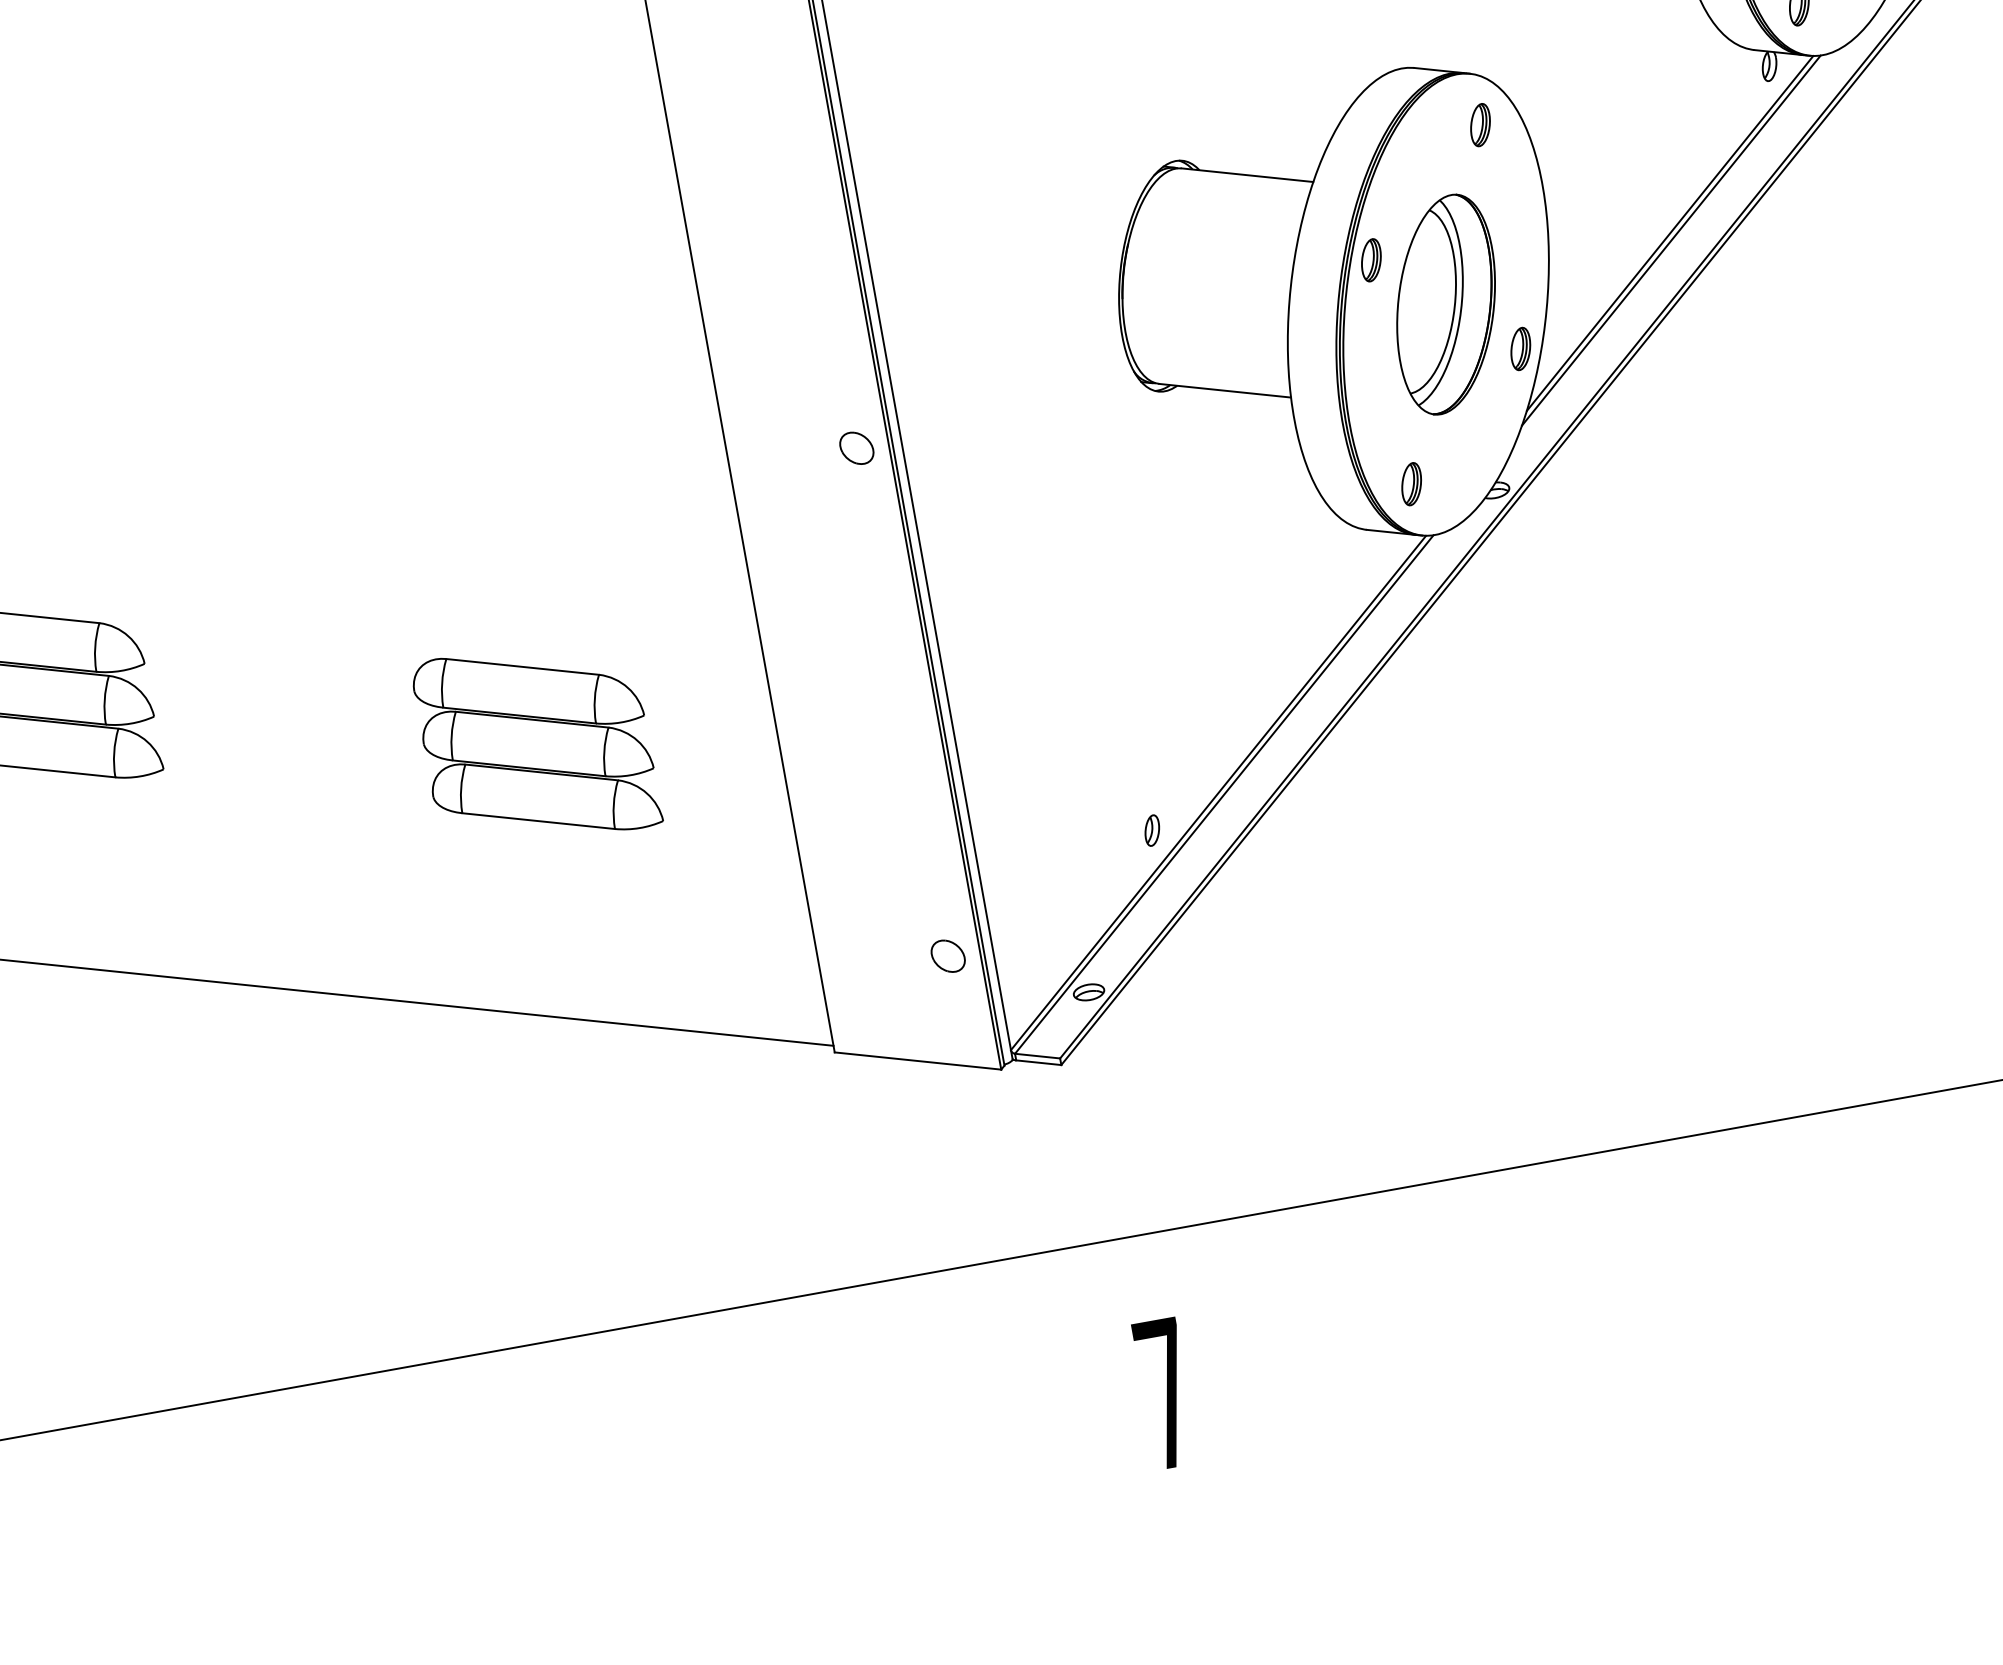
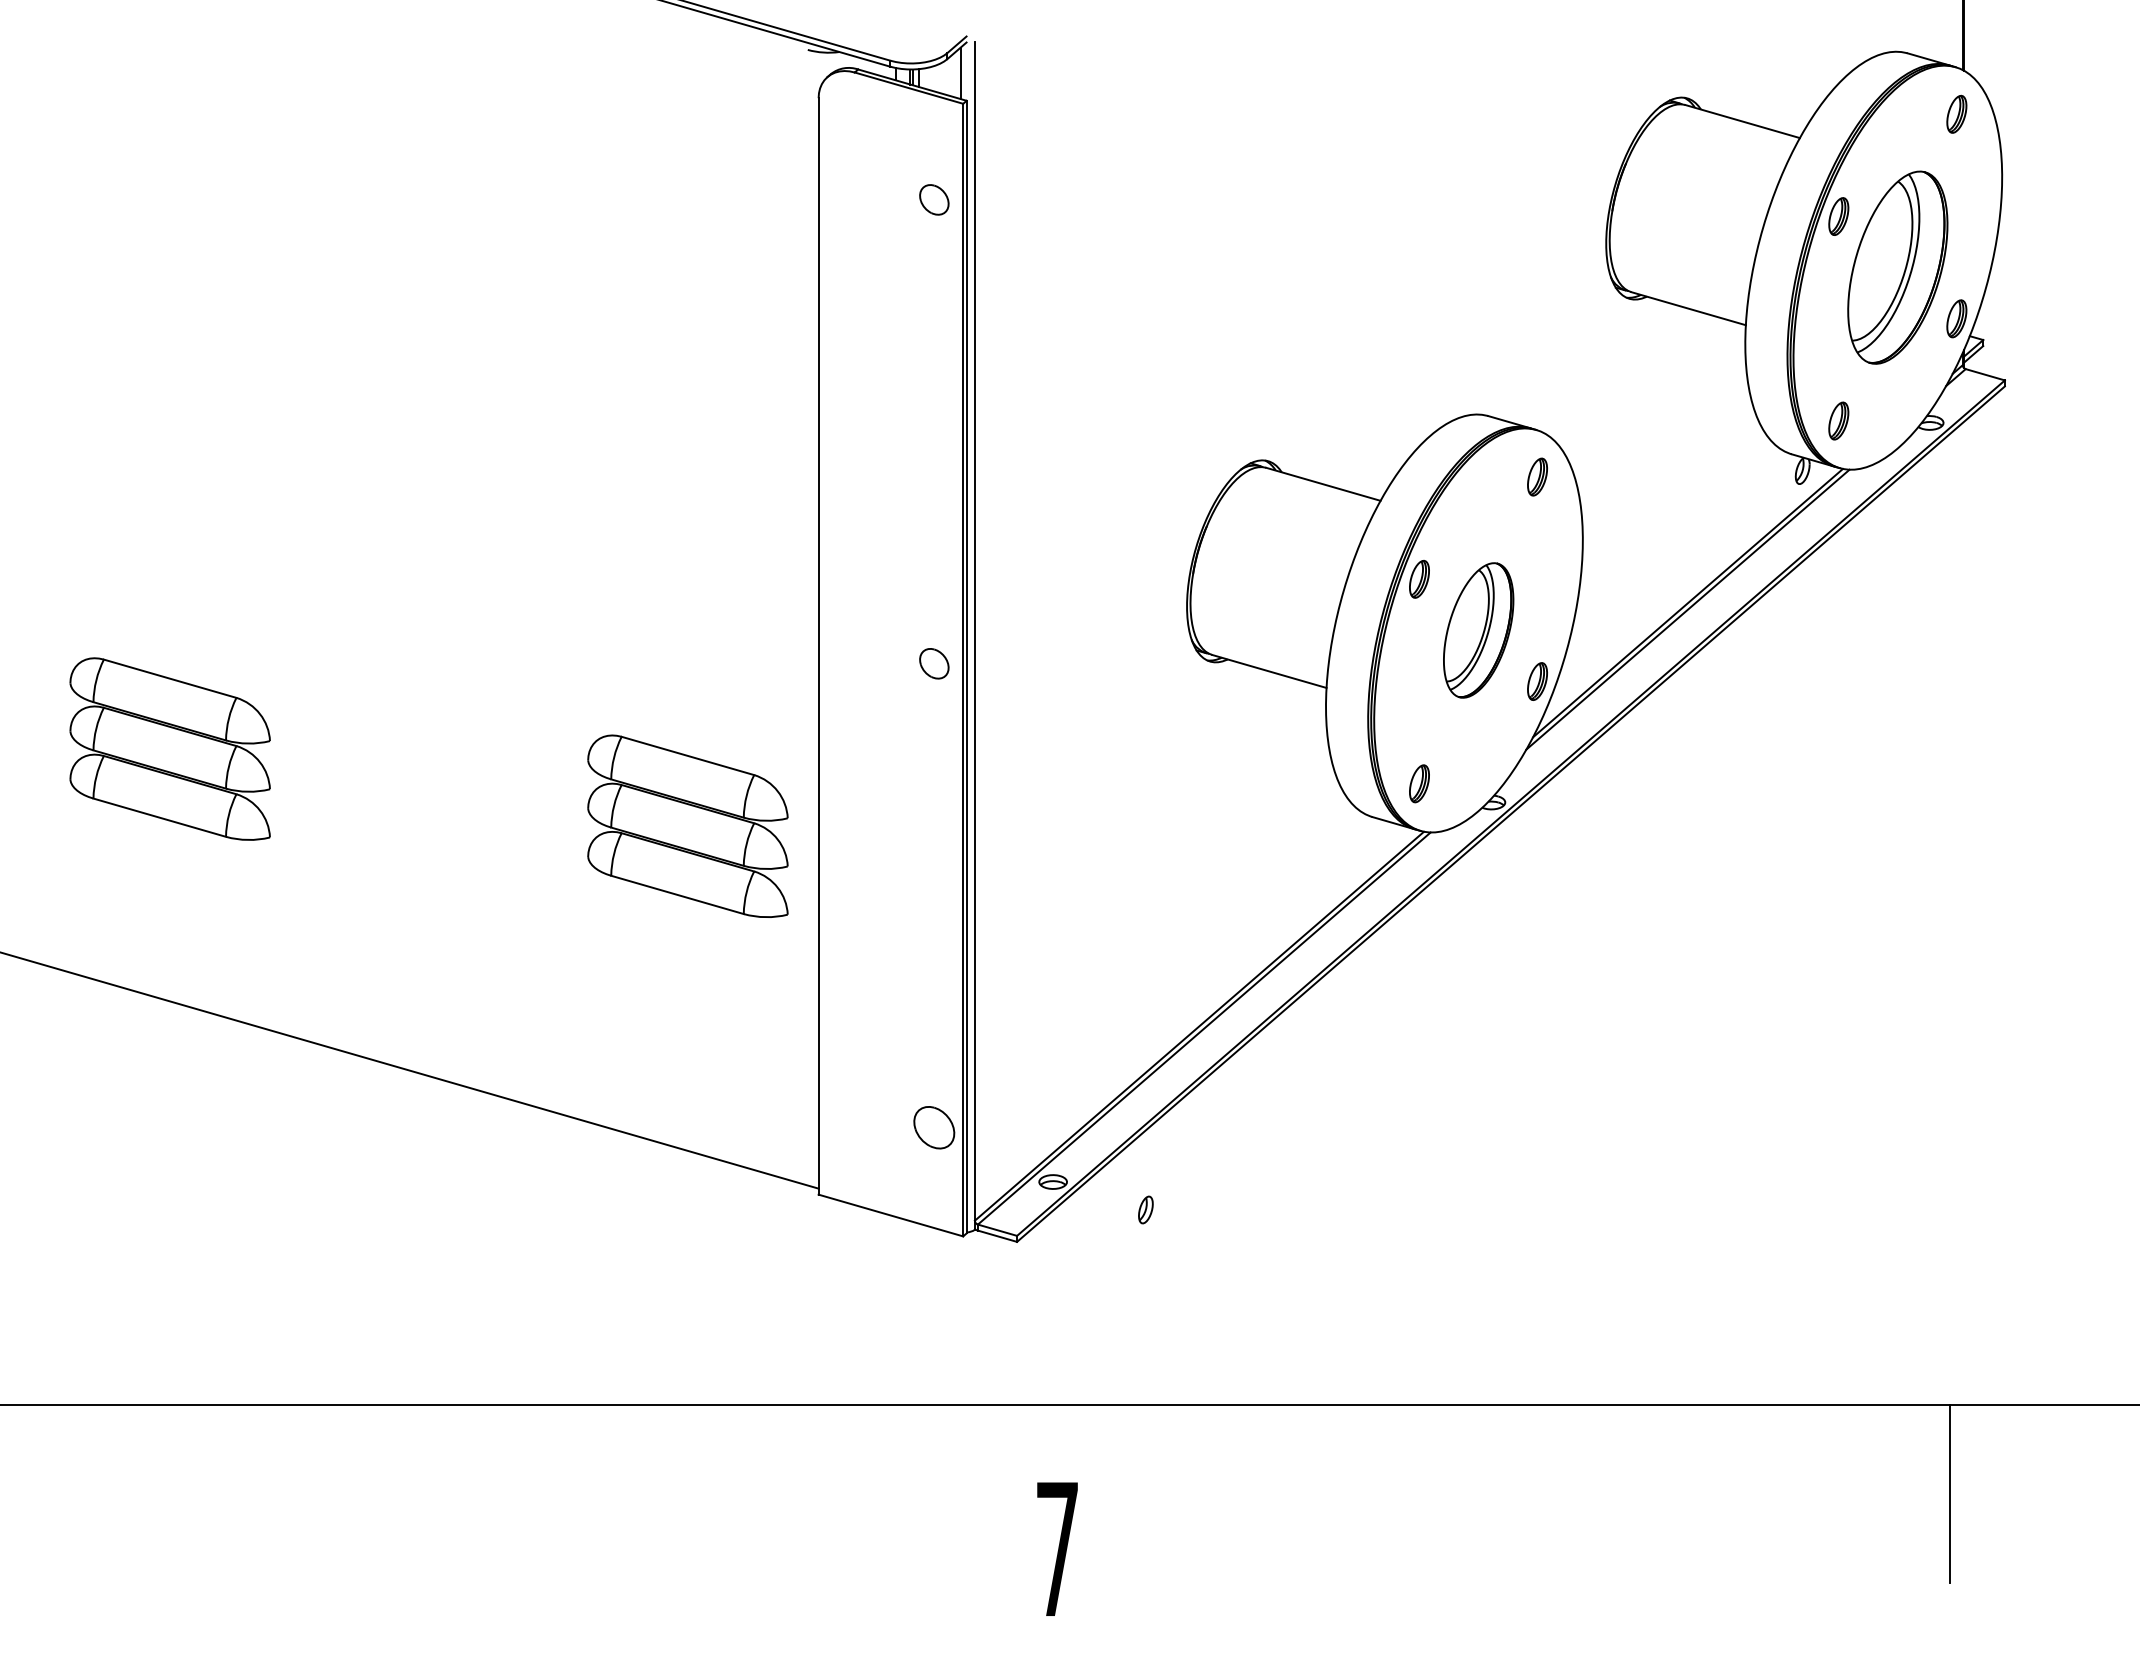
part: (1446, 304) -> (1478, 630), size x0.7
part: (535, 743) -> (687, 825), moved
part: (1151, 830) -> (1145, 1209), moved
part: (948, 956) -> (934, 1127), size x1.4

